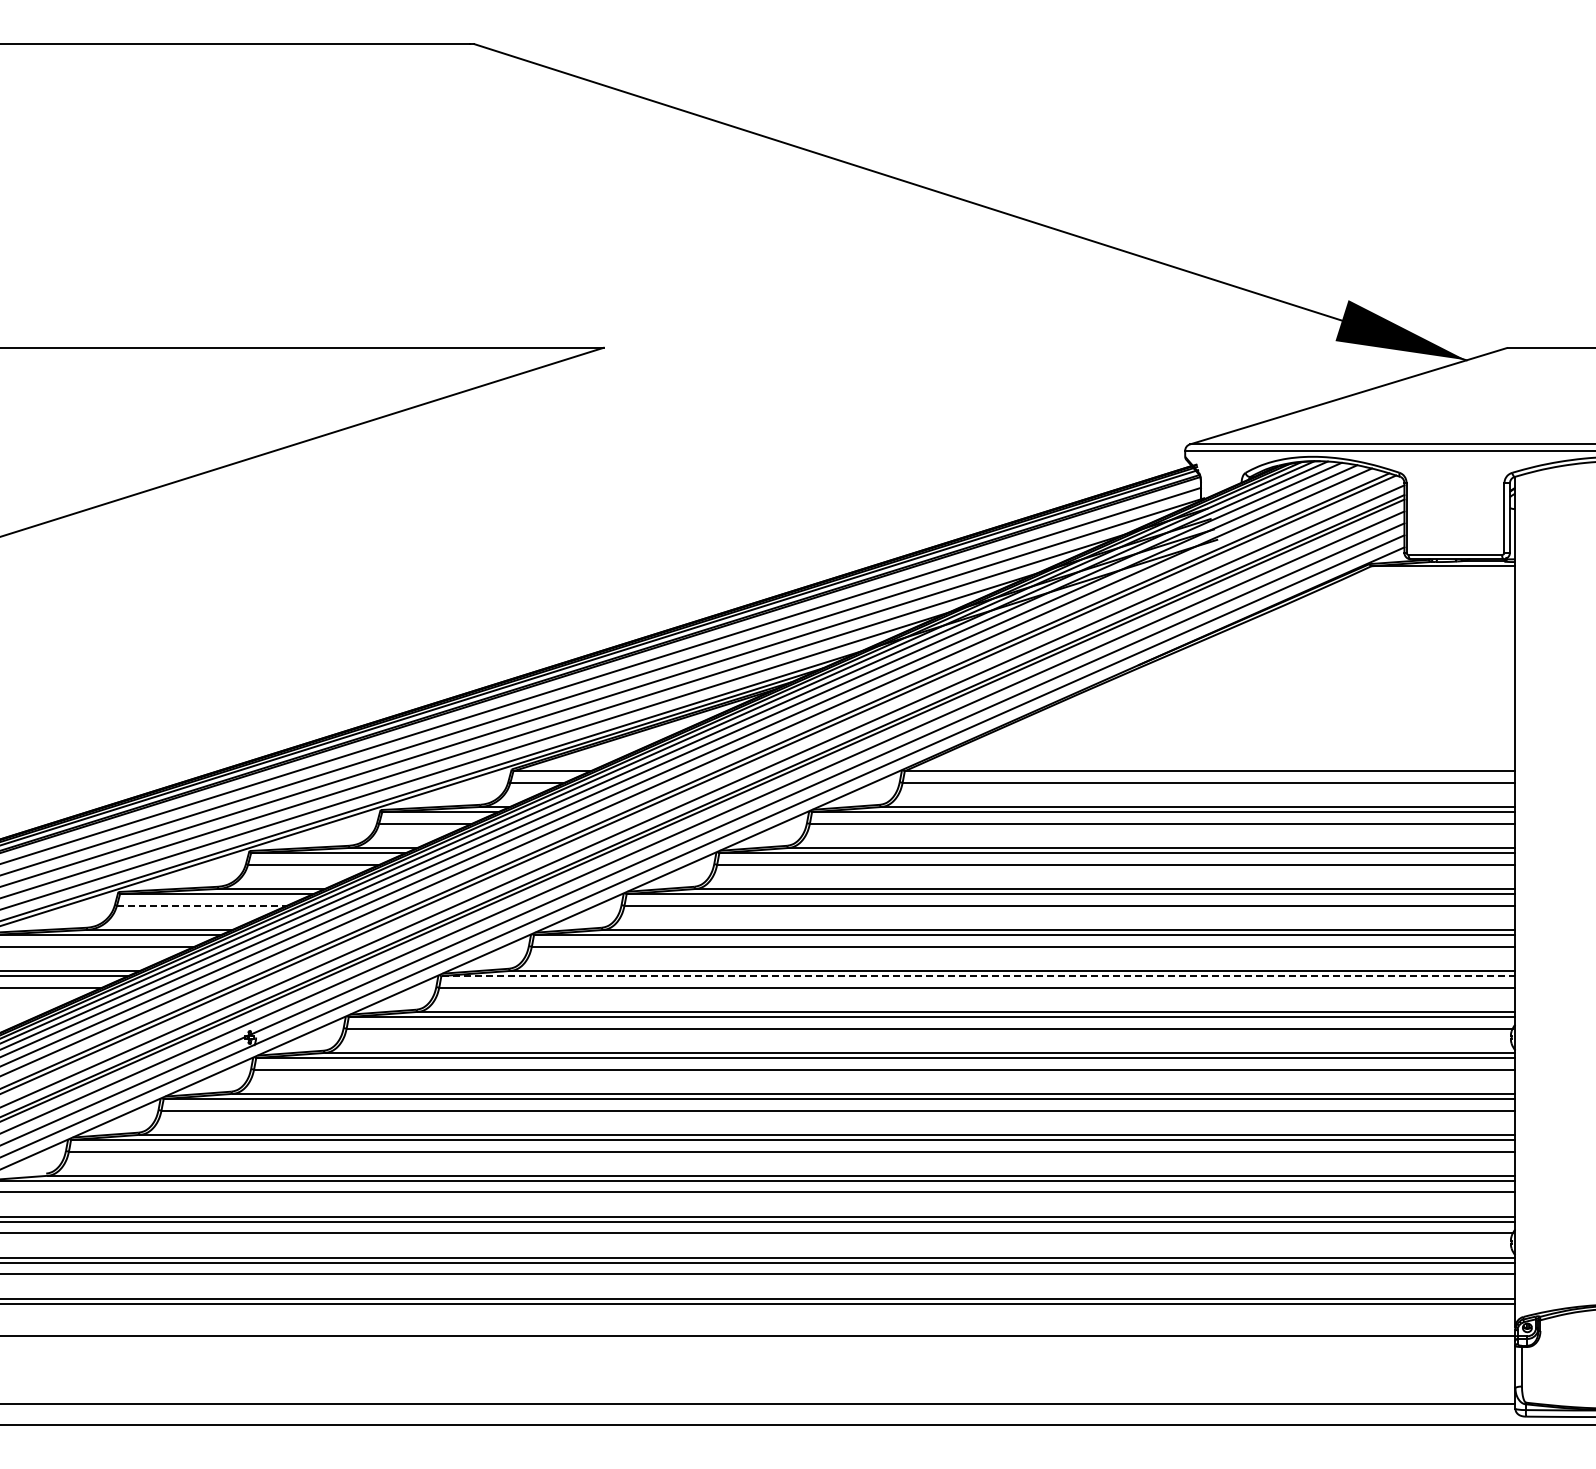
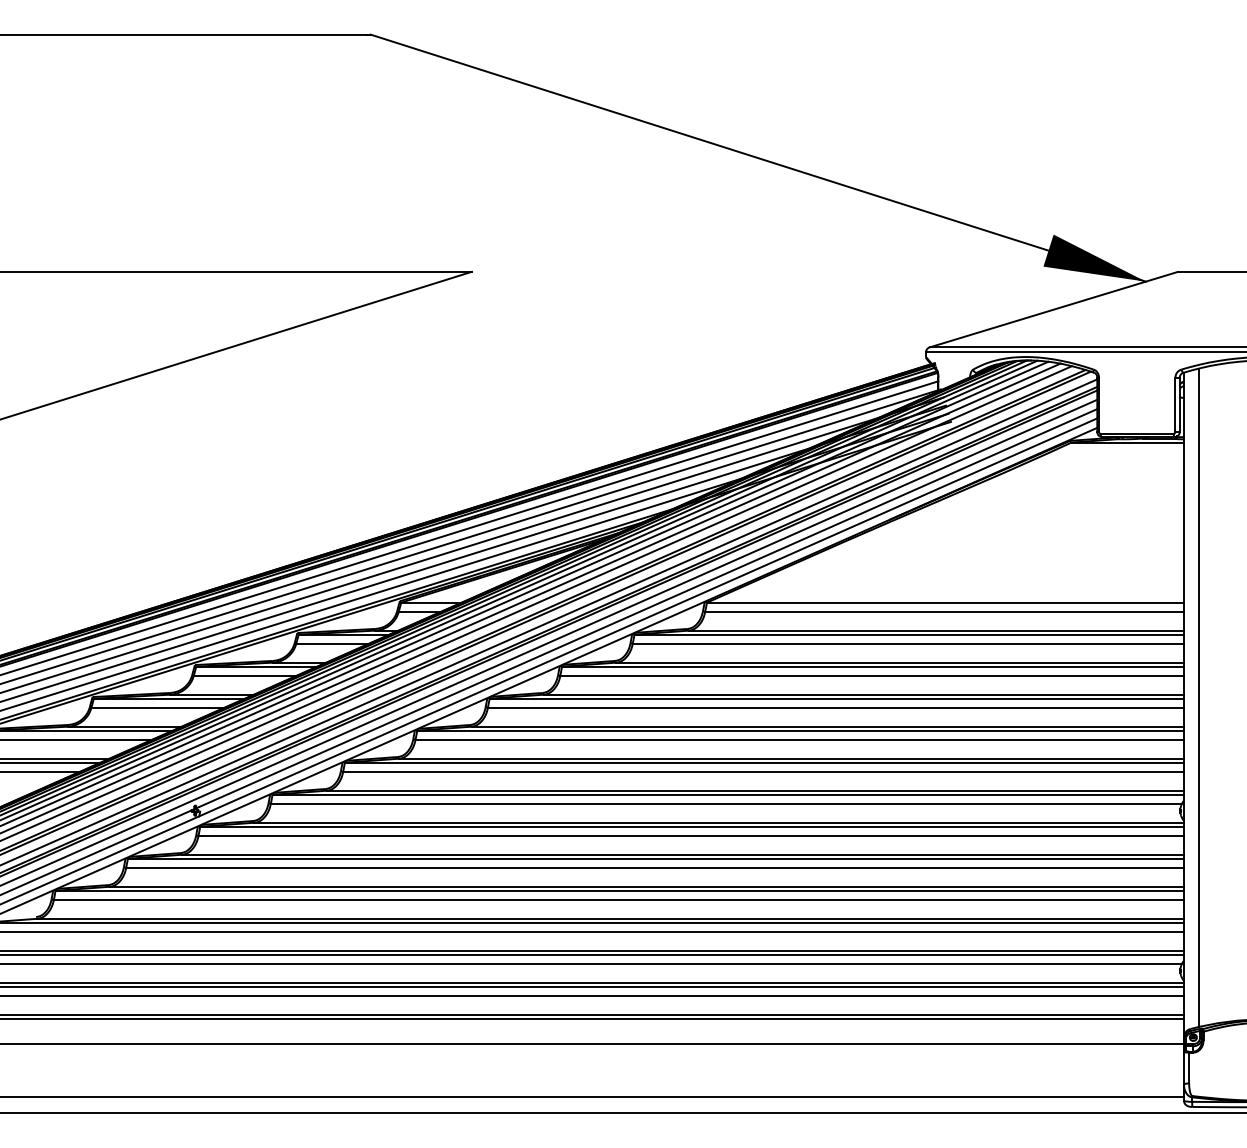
line: (1533, 892) -> (1198, 697), added
line: (202, 905) -> (158, 707), dashed -> solid
line: (978, 976) -> (764, 763), dashed -> solid

